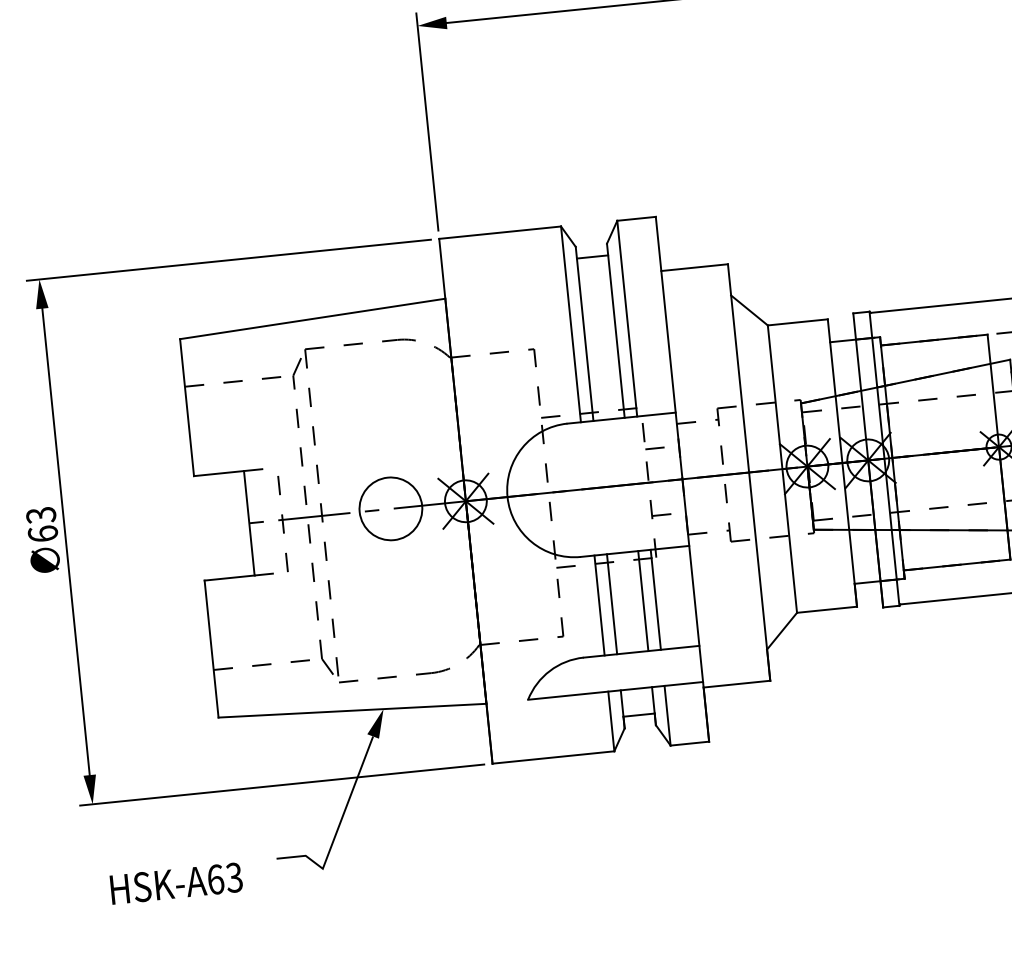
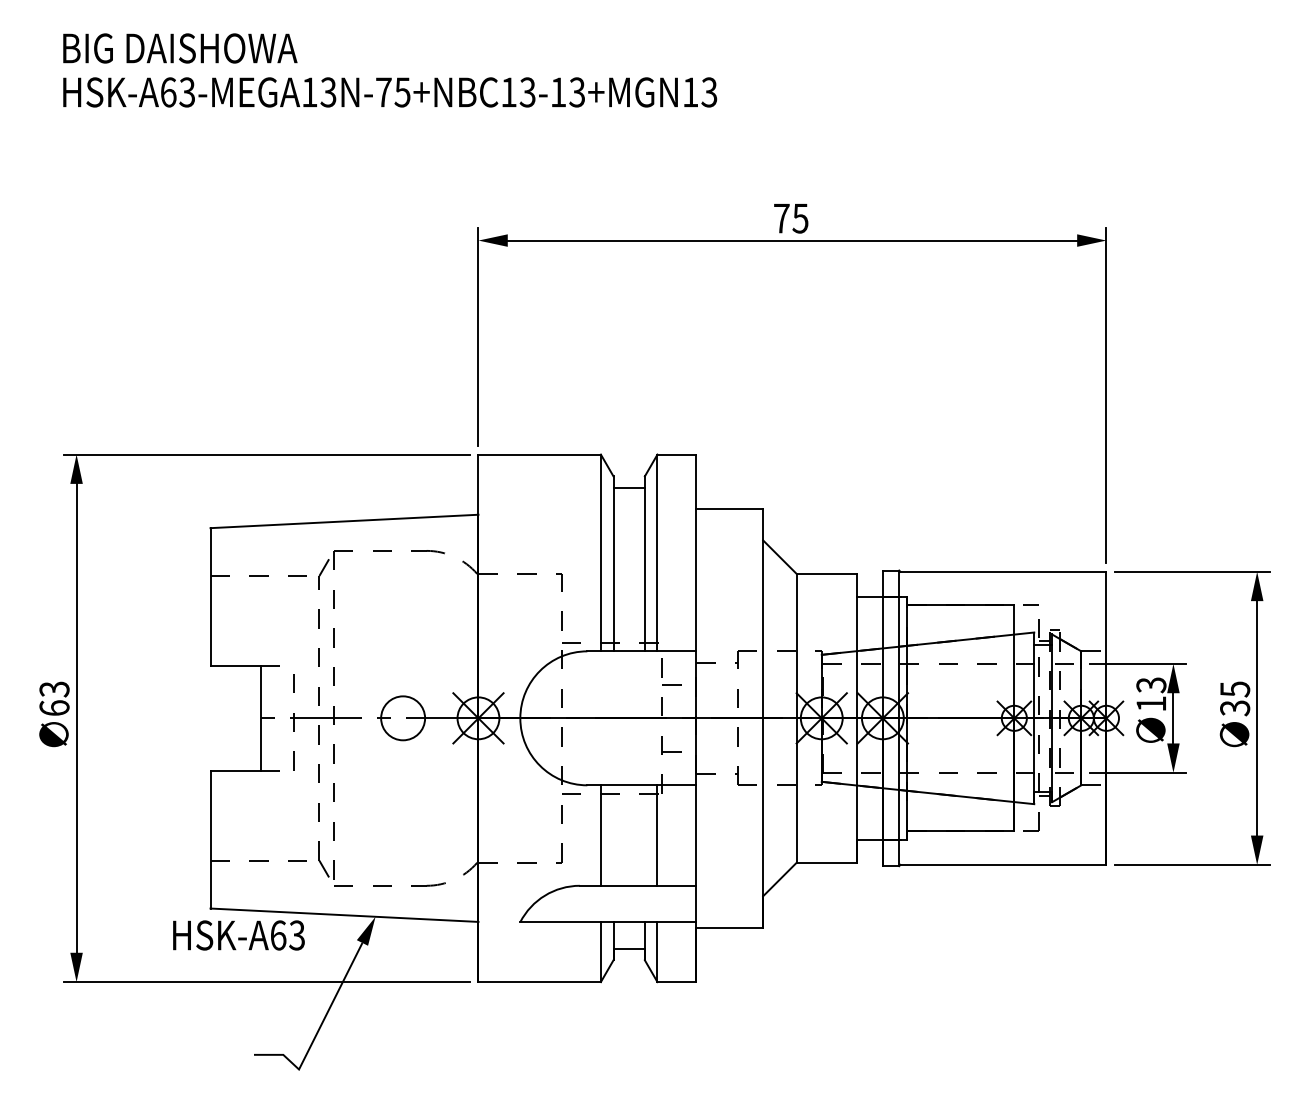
circle: (390, 508) -> (402, 717), size x0.7
line: (642, 601) -> (644, 835), removed
line: (612, 604) -> (613, 835), removed
text: (176, 883) -> (238, 935), moved

